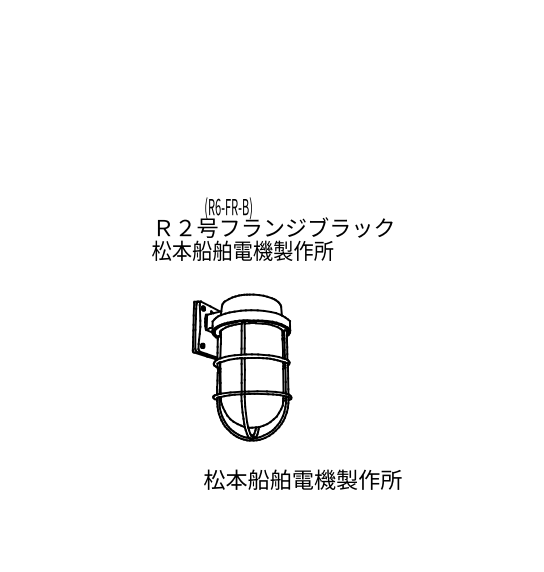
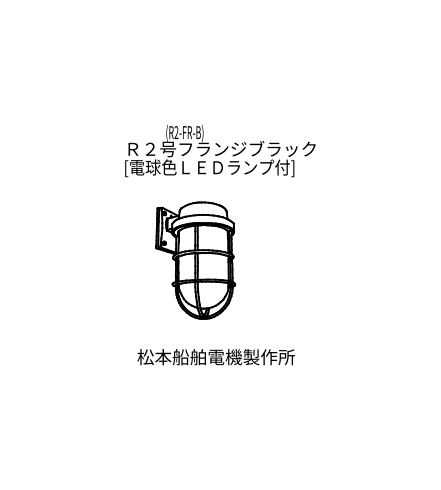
text: (218, 206) -> (176, 132), (R6-FR-B) -> (R2-FR-B)
text: (259, 252) -> (209, 168), 松本船舶電機製作所 -> [電球色ＬＥＤランプ付]
text: (302, 480) -> (215, 357), moved

